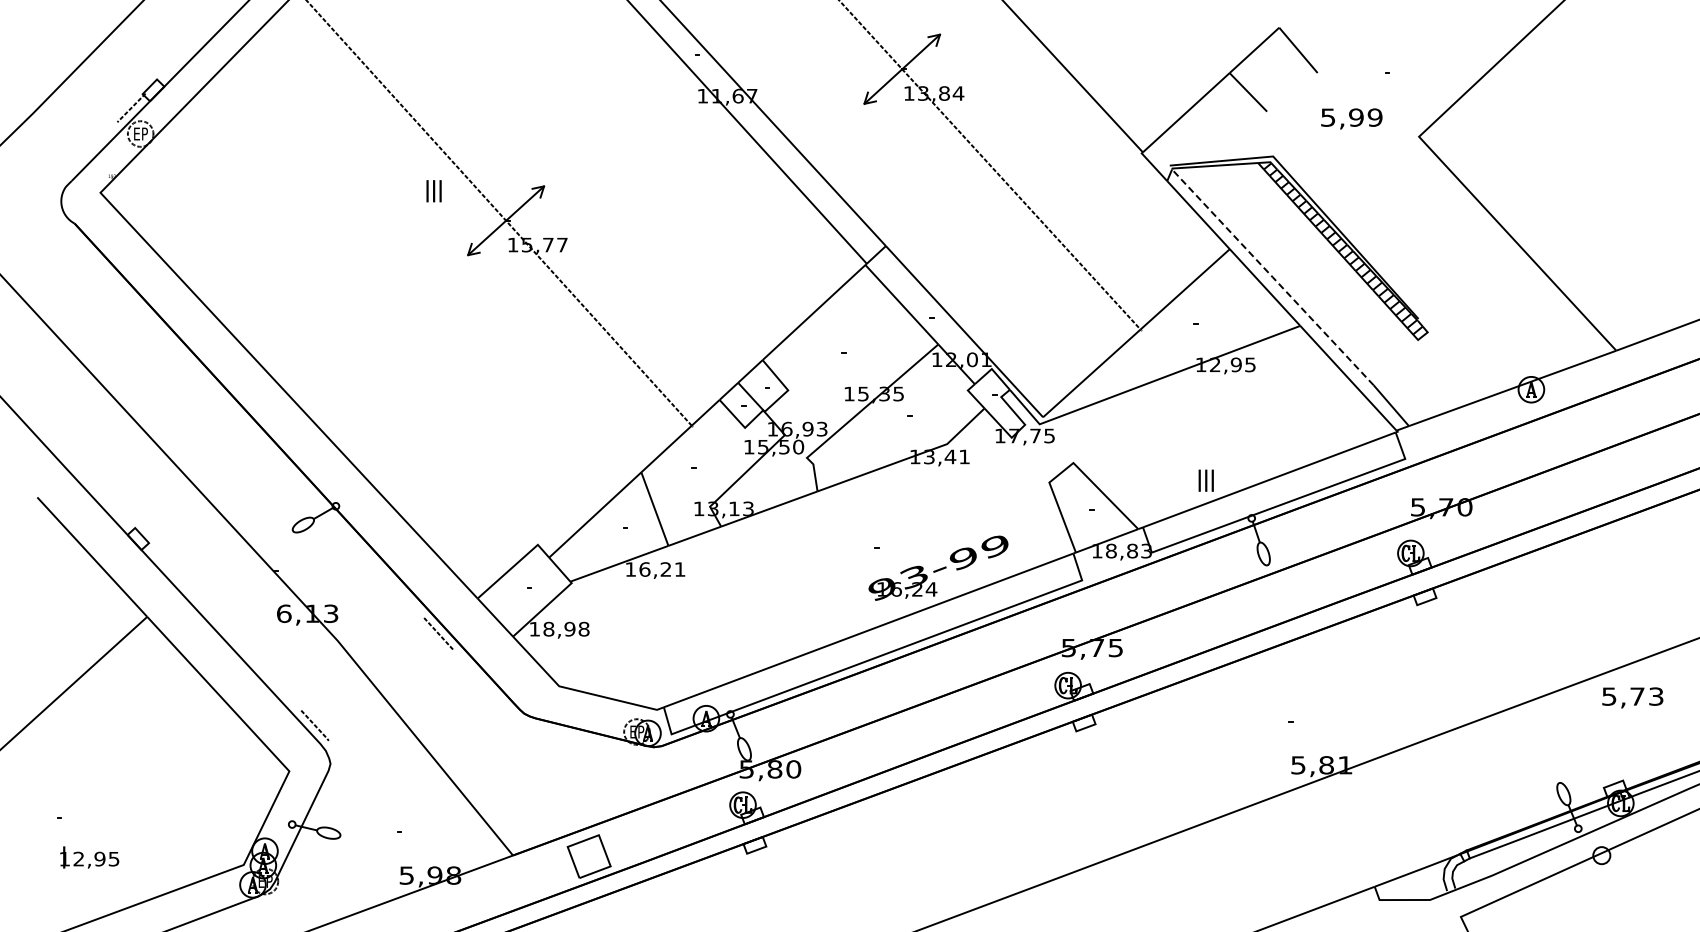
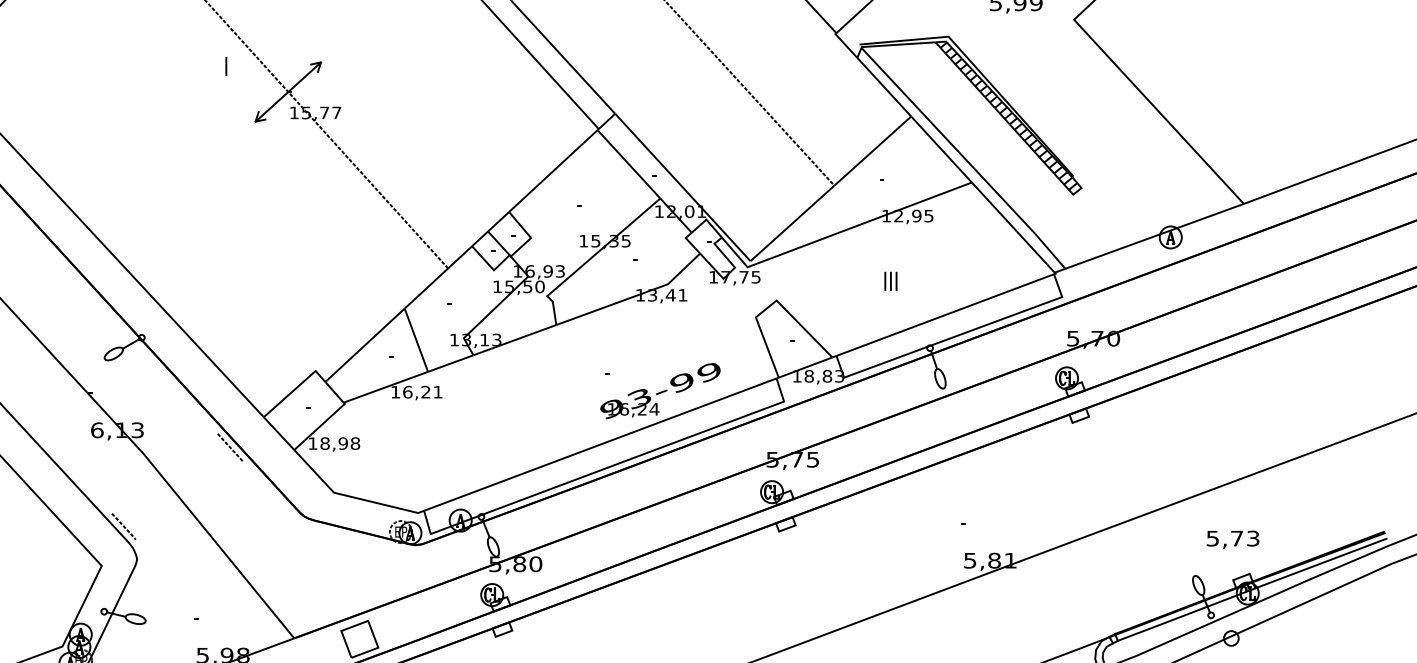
text: (433, 191) -> (225, 66), III -> I
line: (1272, 277) -> (947, 140), dashed -> solid
text: (1205, 480) -> (890, 281), moved
text: (1632, 697) -> (1232, 539), moved

